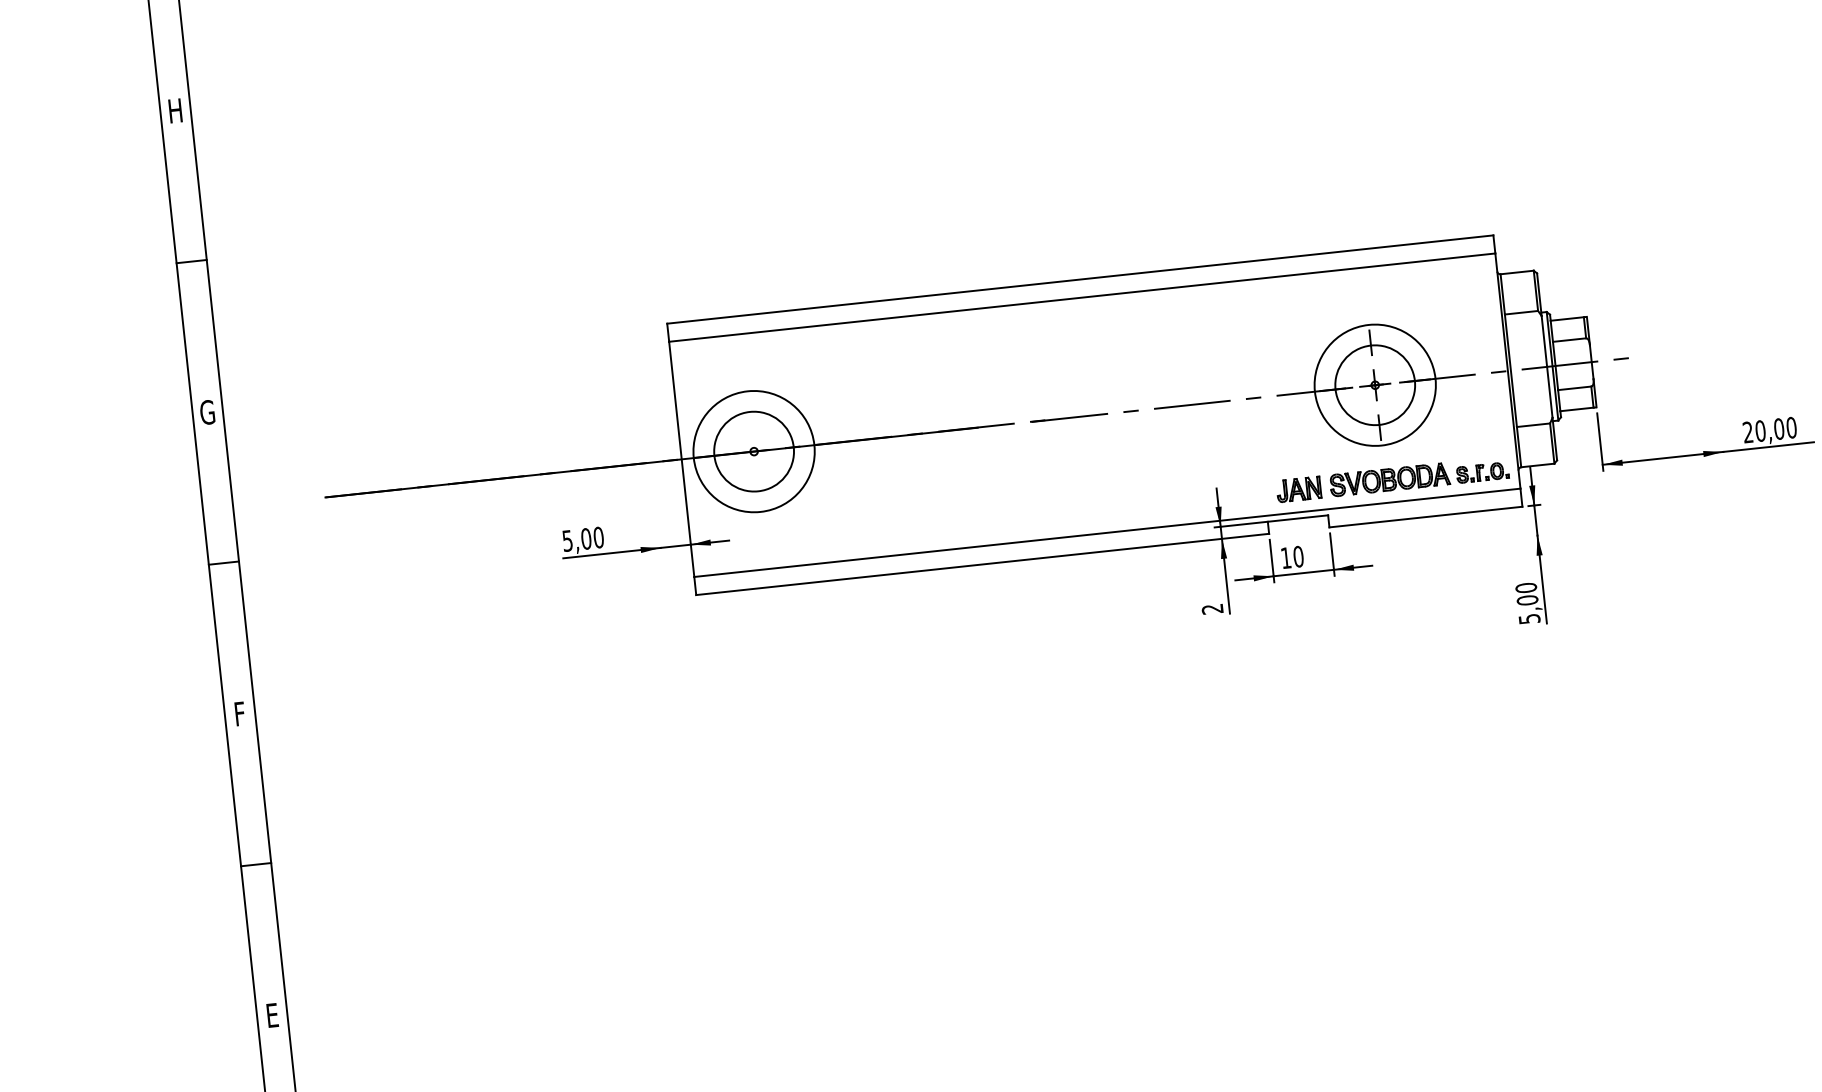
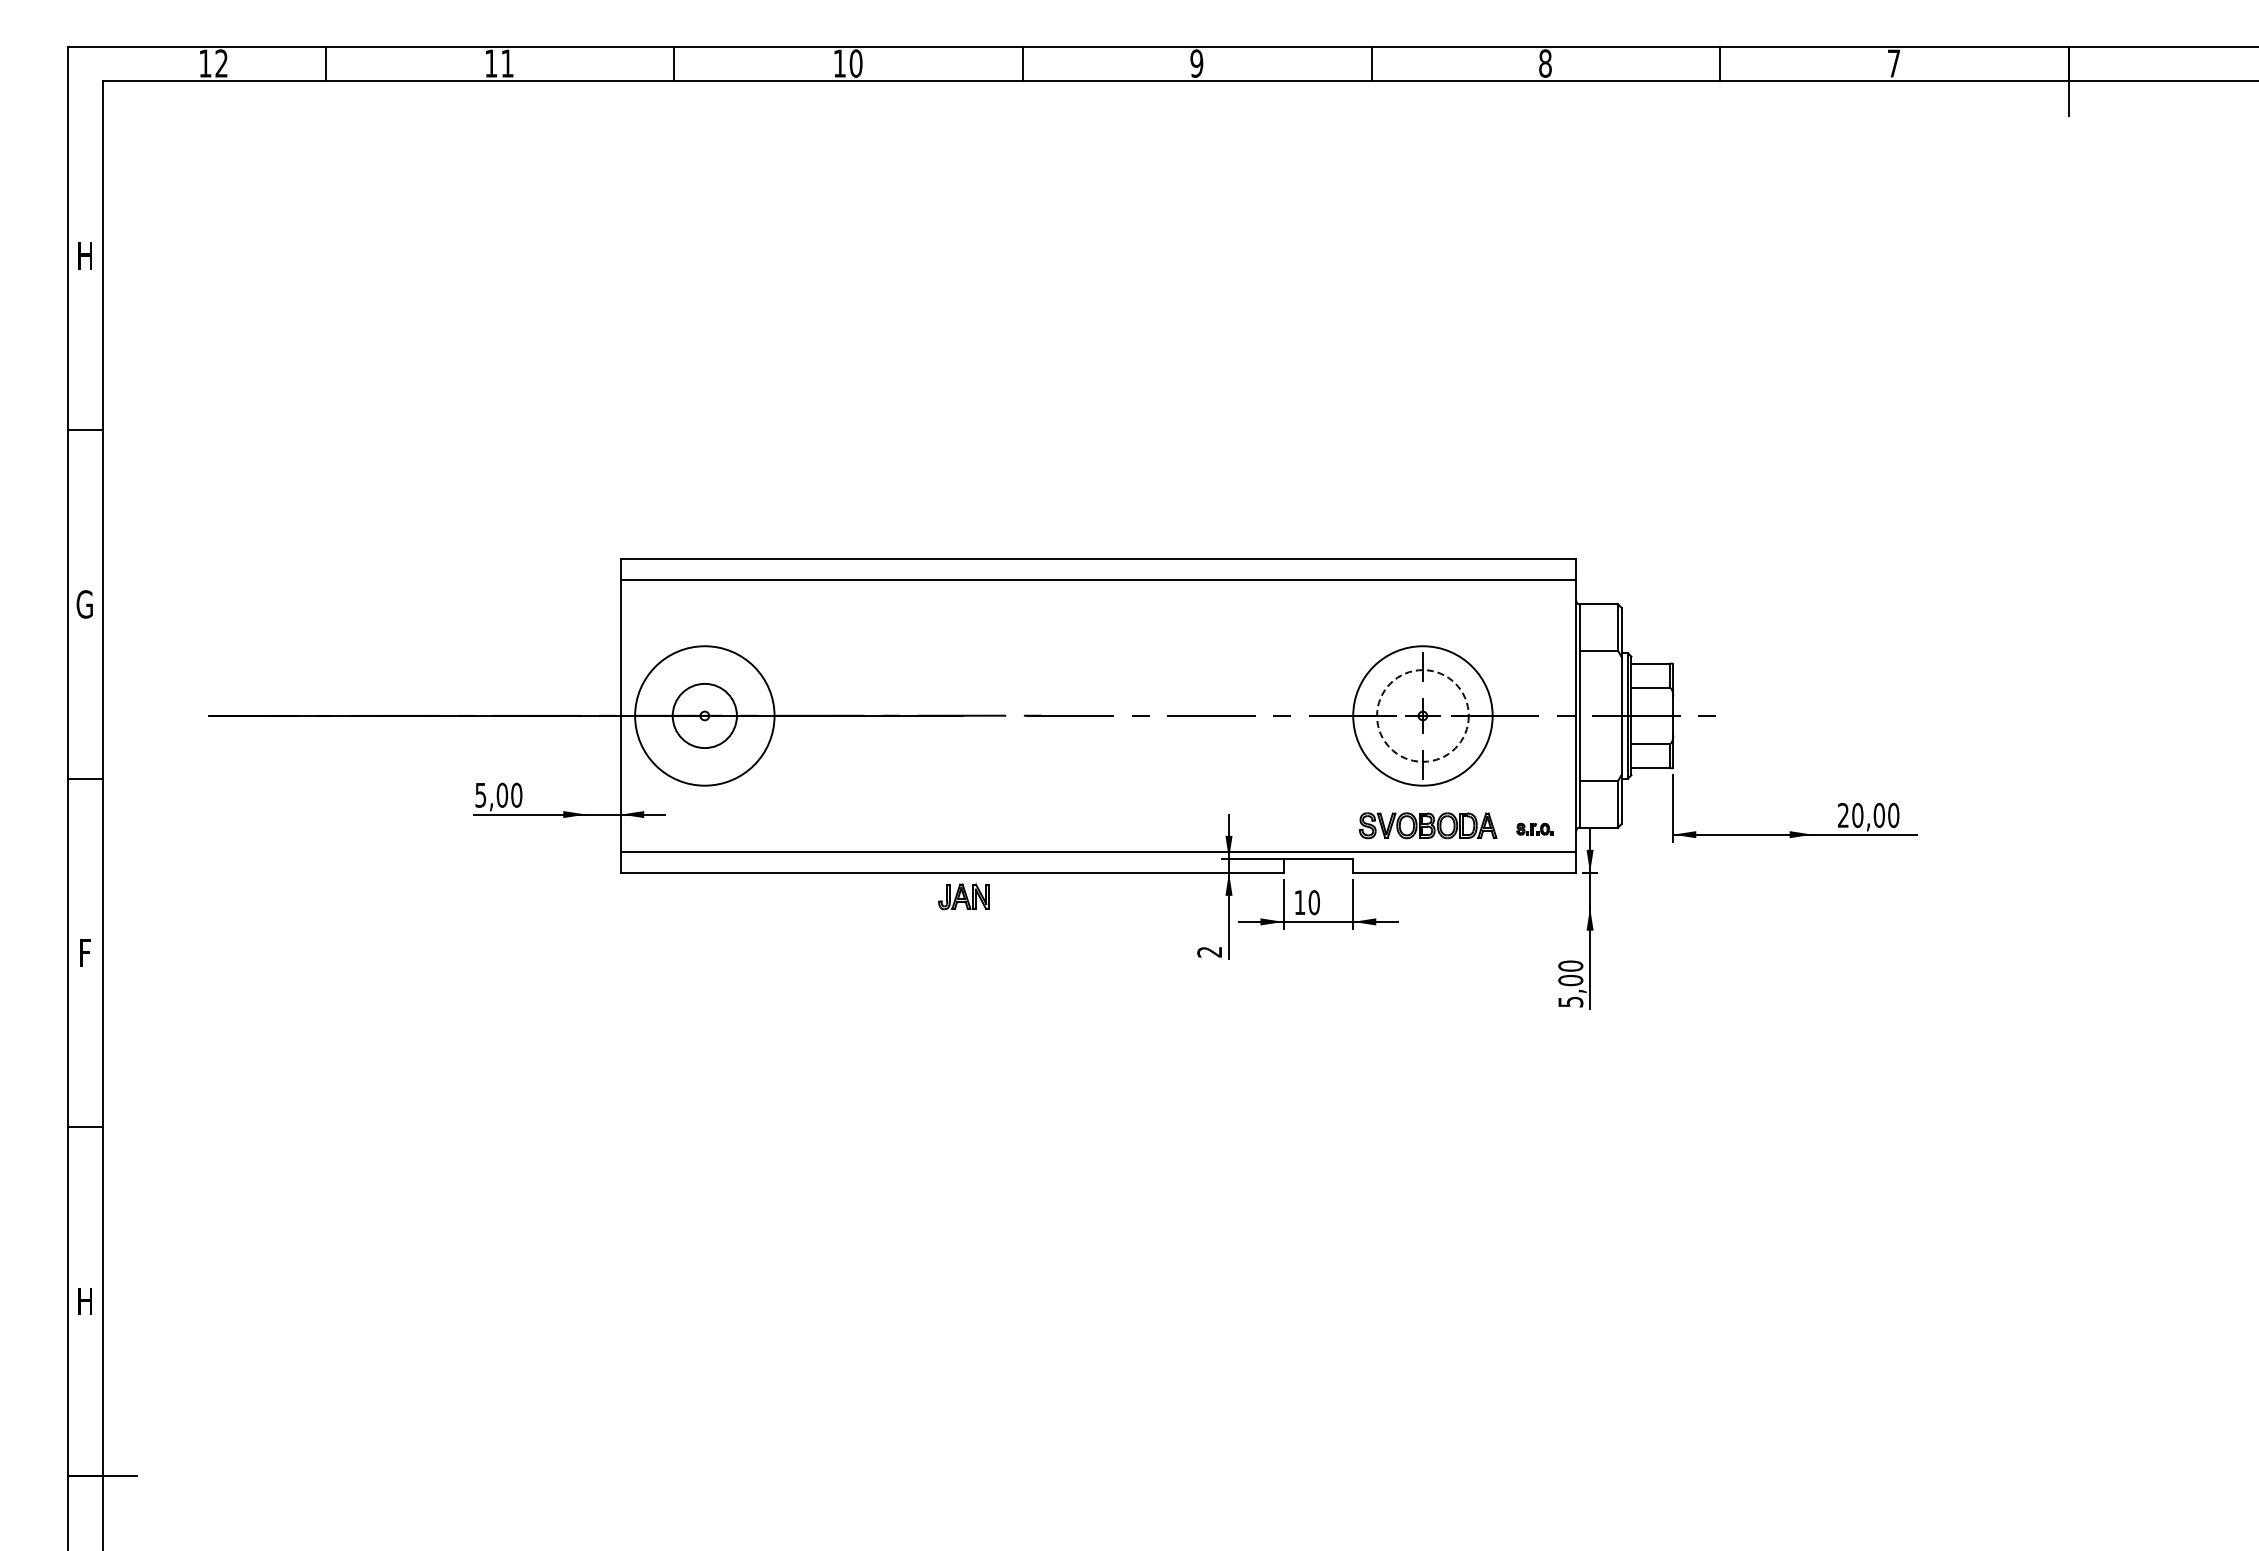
circle: (1374, 384) -> (1422, 715), solid -> dashed
circle: (753, 451) -> (704, 715), size x0.7
part: (1482, 473) -> (1534, 829), size x0.6
part: (1298, 489) -> (963, 896), moved
text: (271, 1015) -> (84, 1301), E -> H

